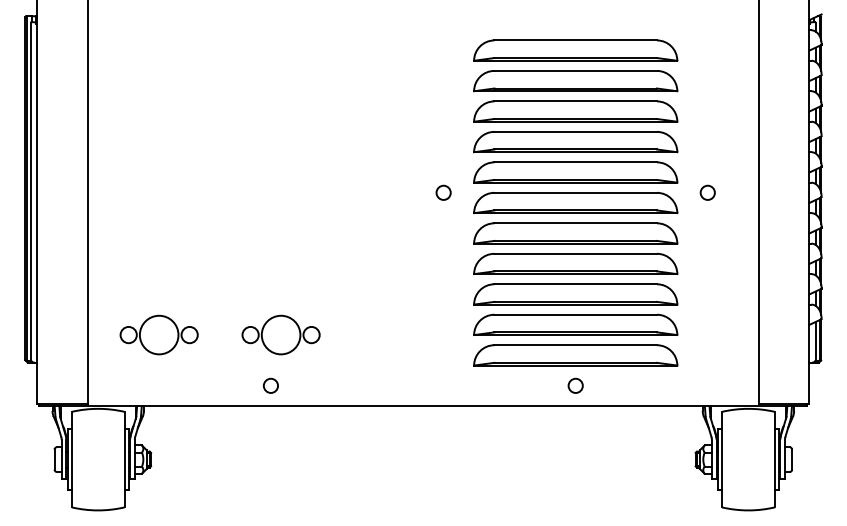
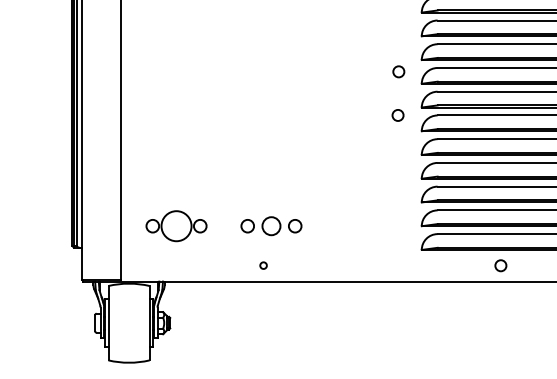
circle: (444, 136) -> (398, 71), added
circle: (280, 334) -> (271, 225), size x0.6
circle: (270, 385) -> (263, 265), size x0.6

